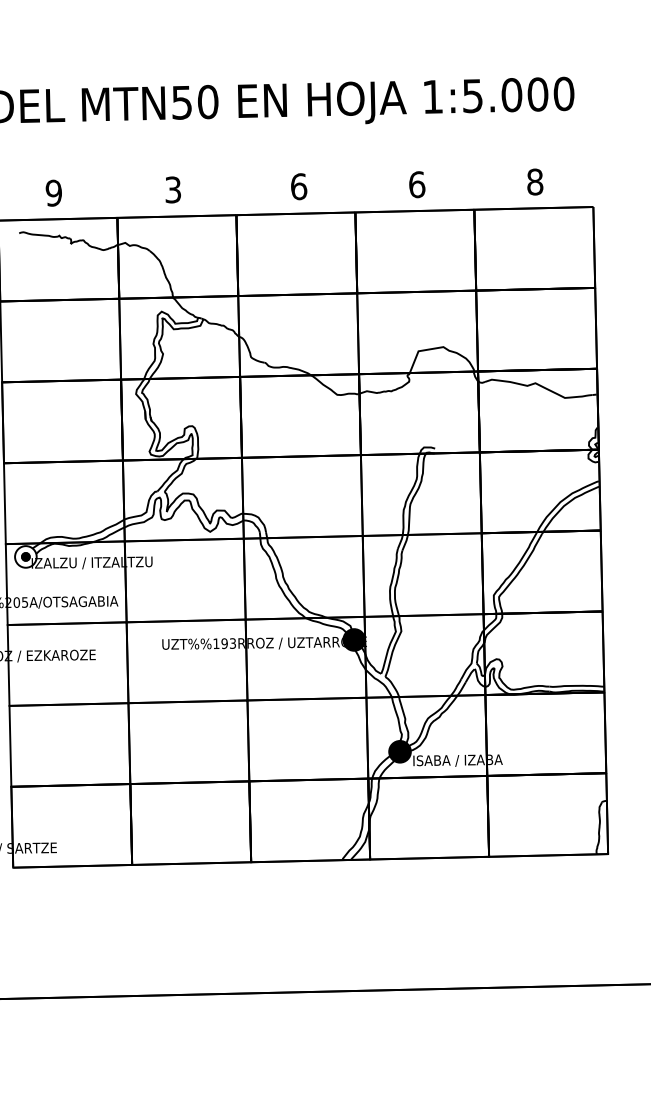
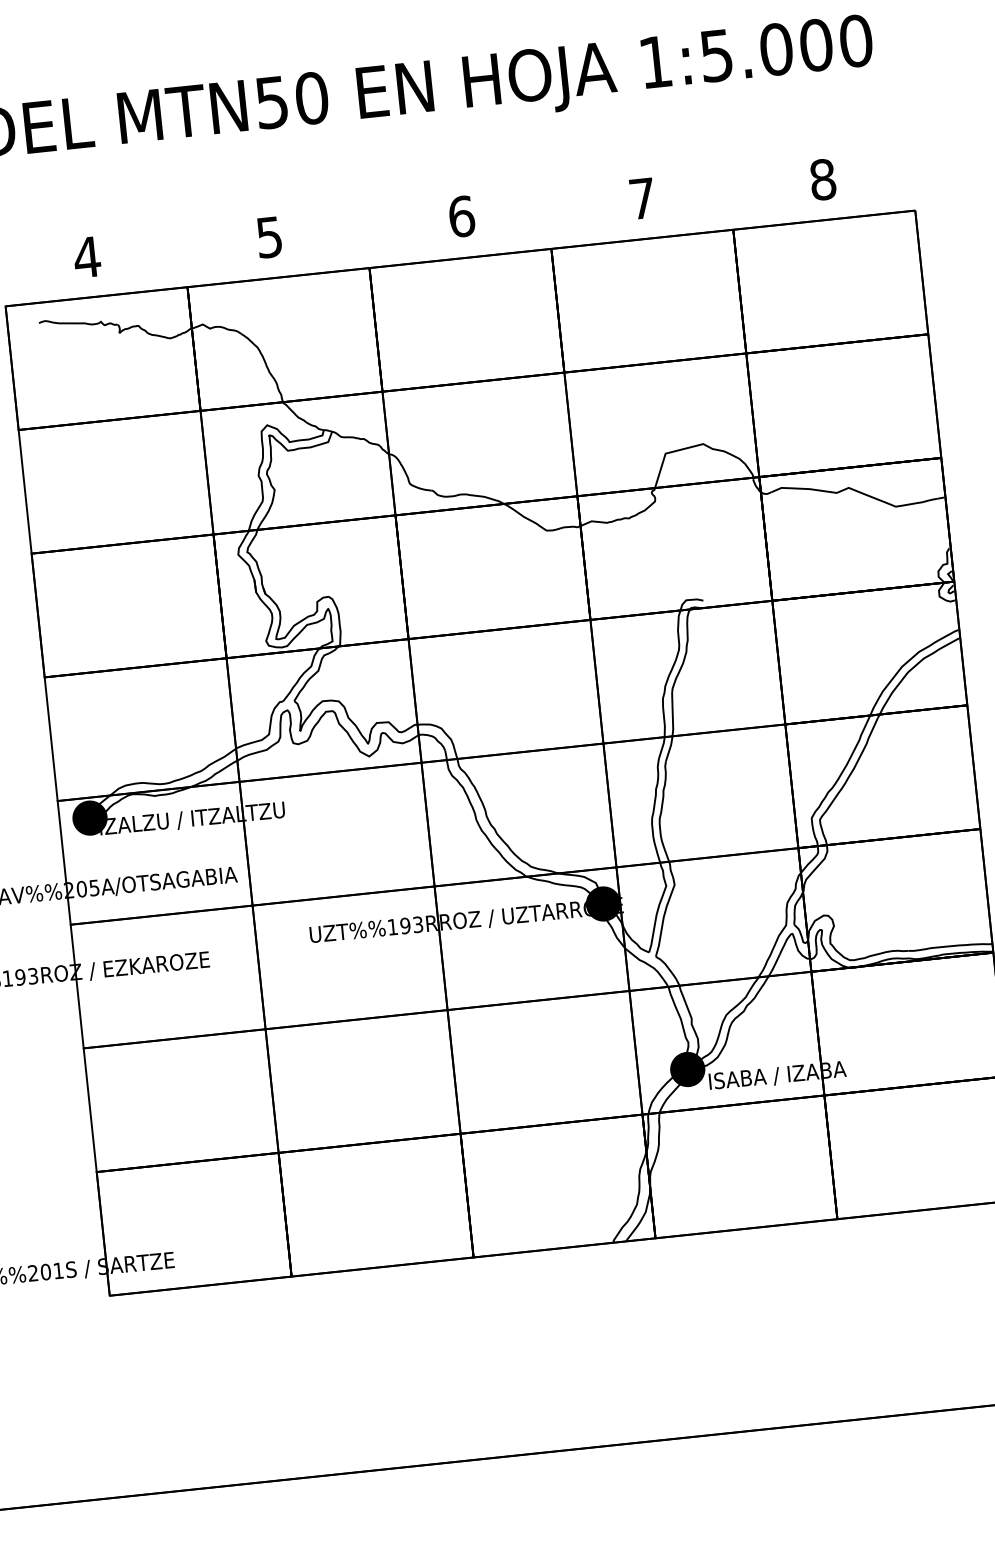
text: (417, 184) -> (643, 198), 6 -> 7
text: (173, 189) -> (269, 236), 3 -> 5
text: (53, 192) -> (86, 256), 9 -> 4
fill: (25, 556) -> (89, 817), added

